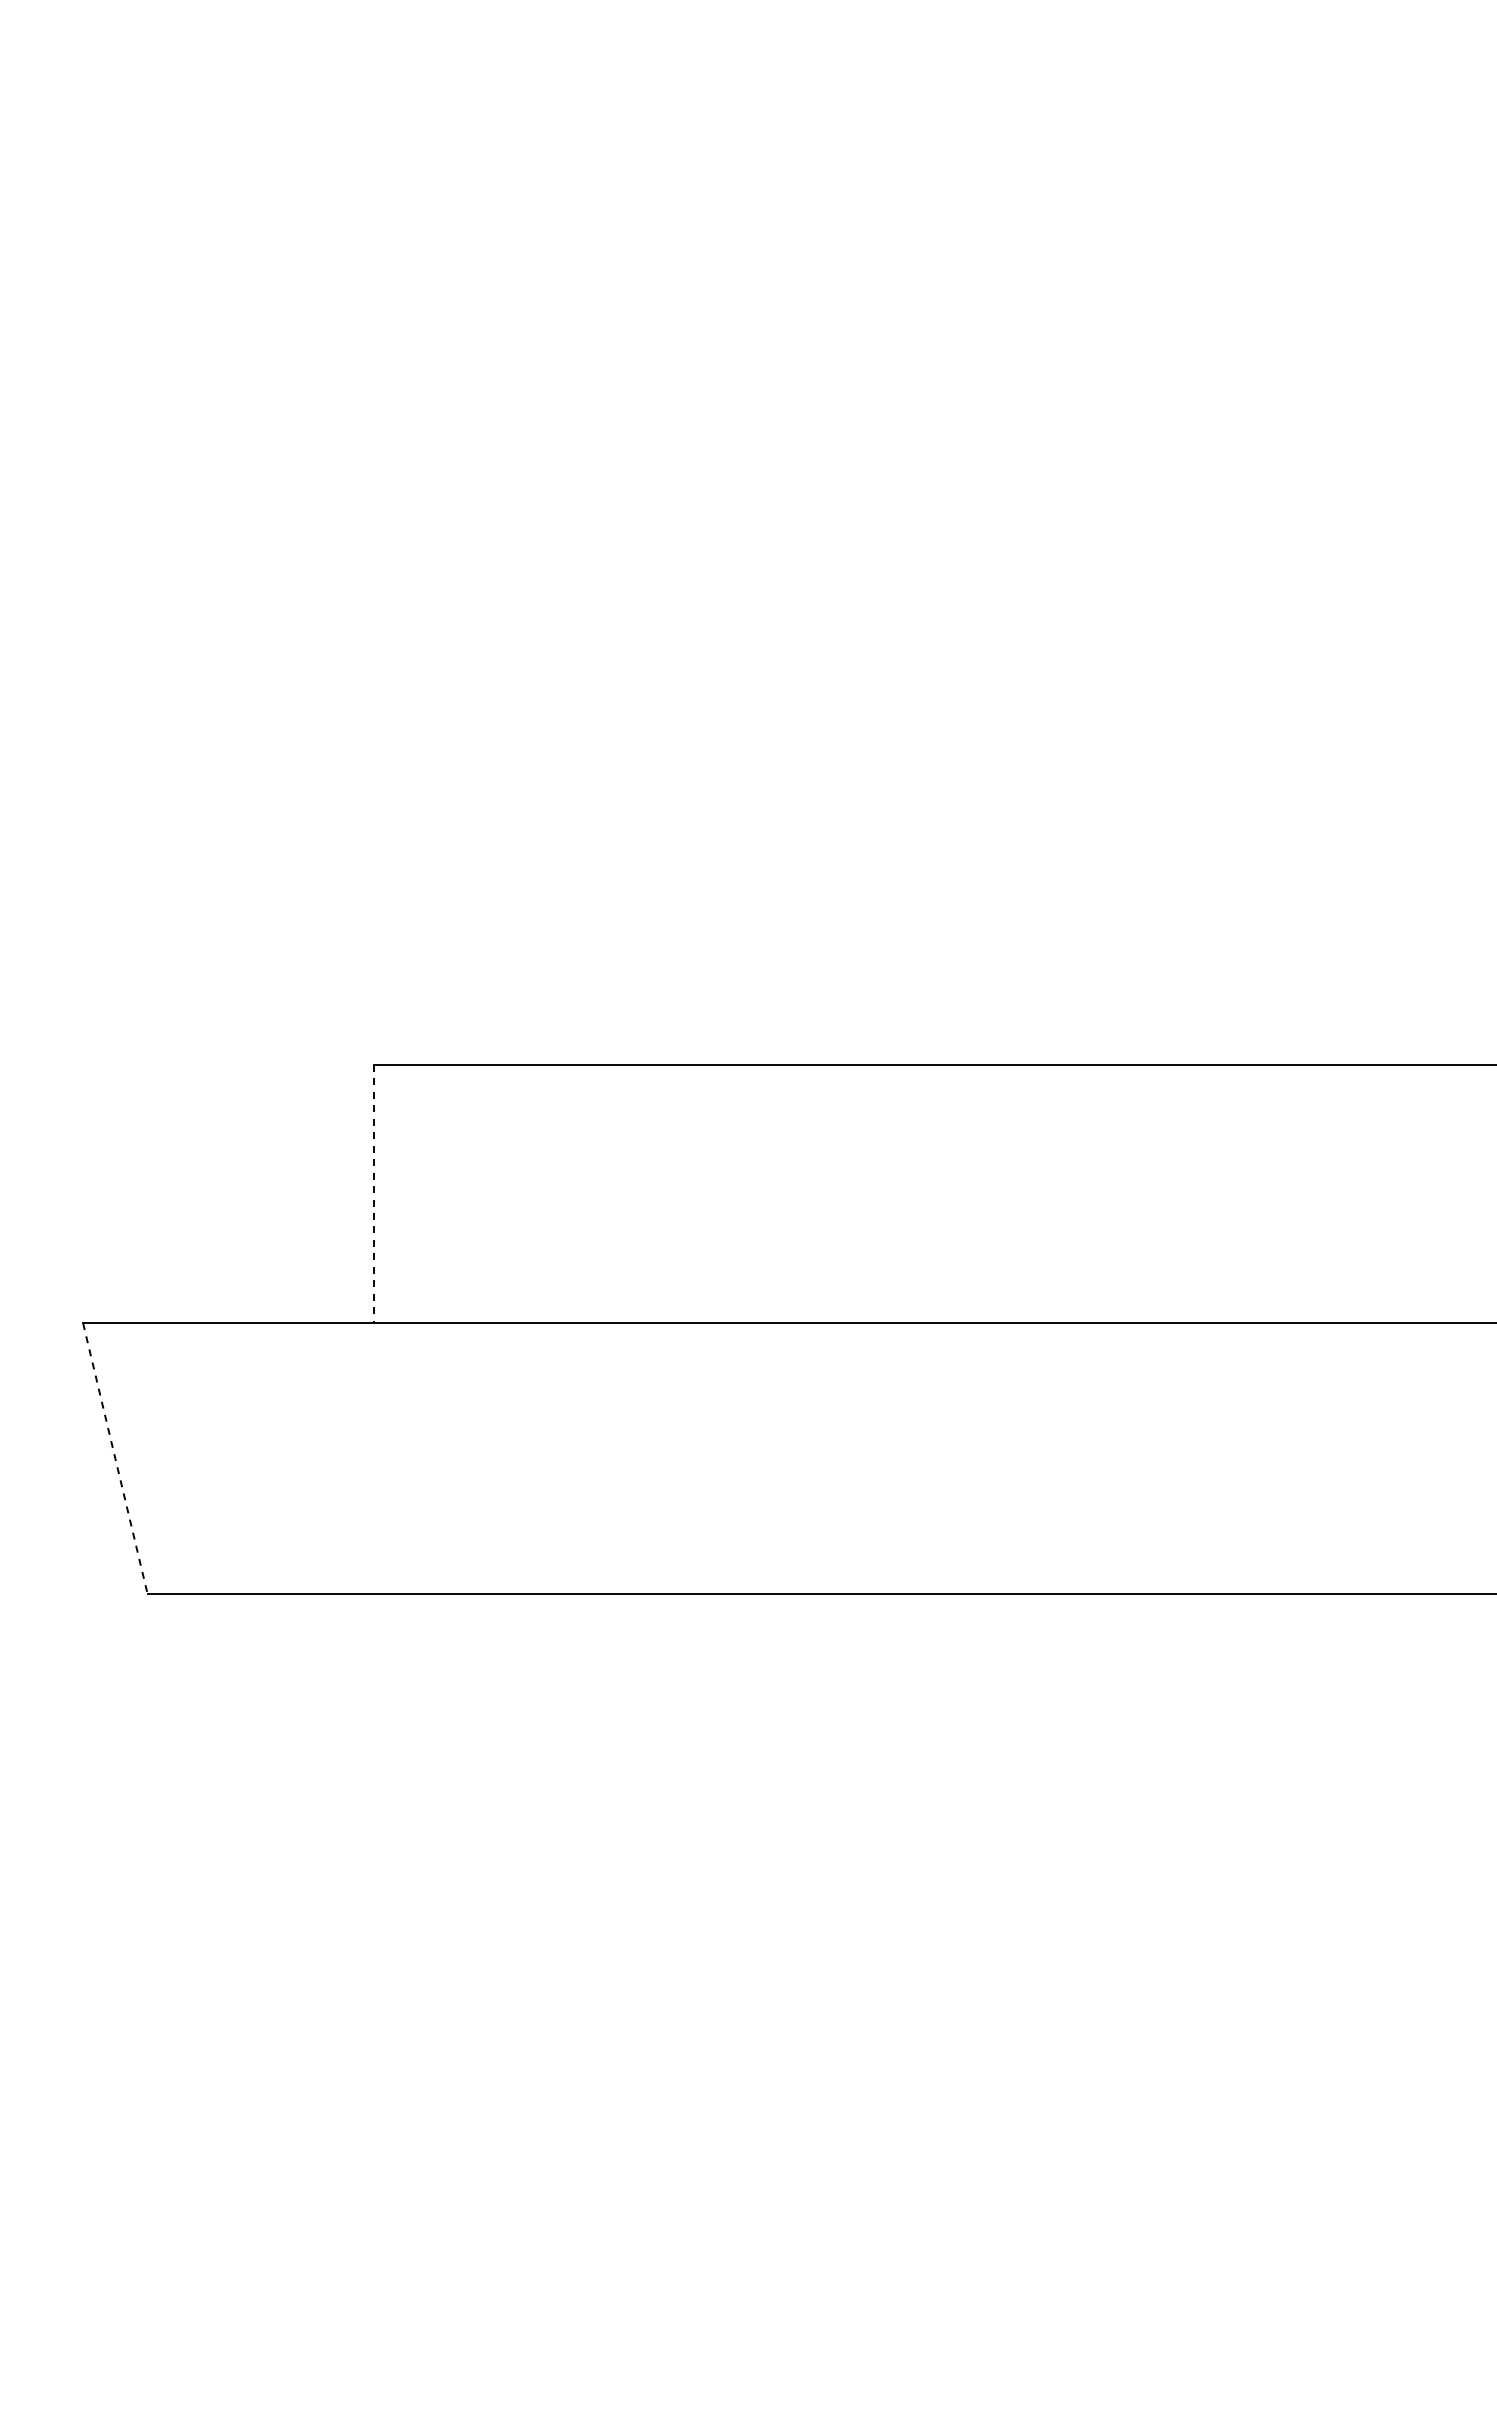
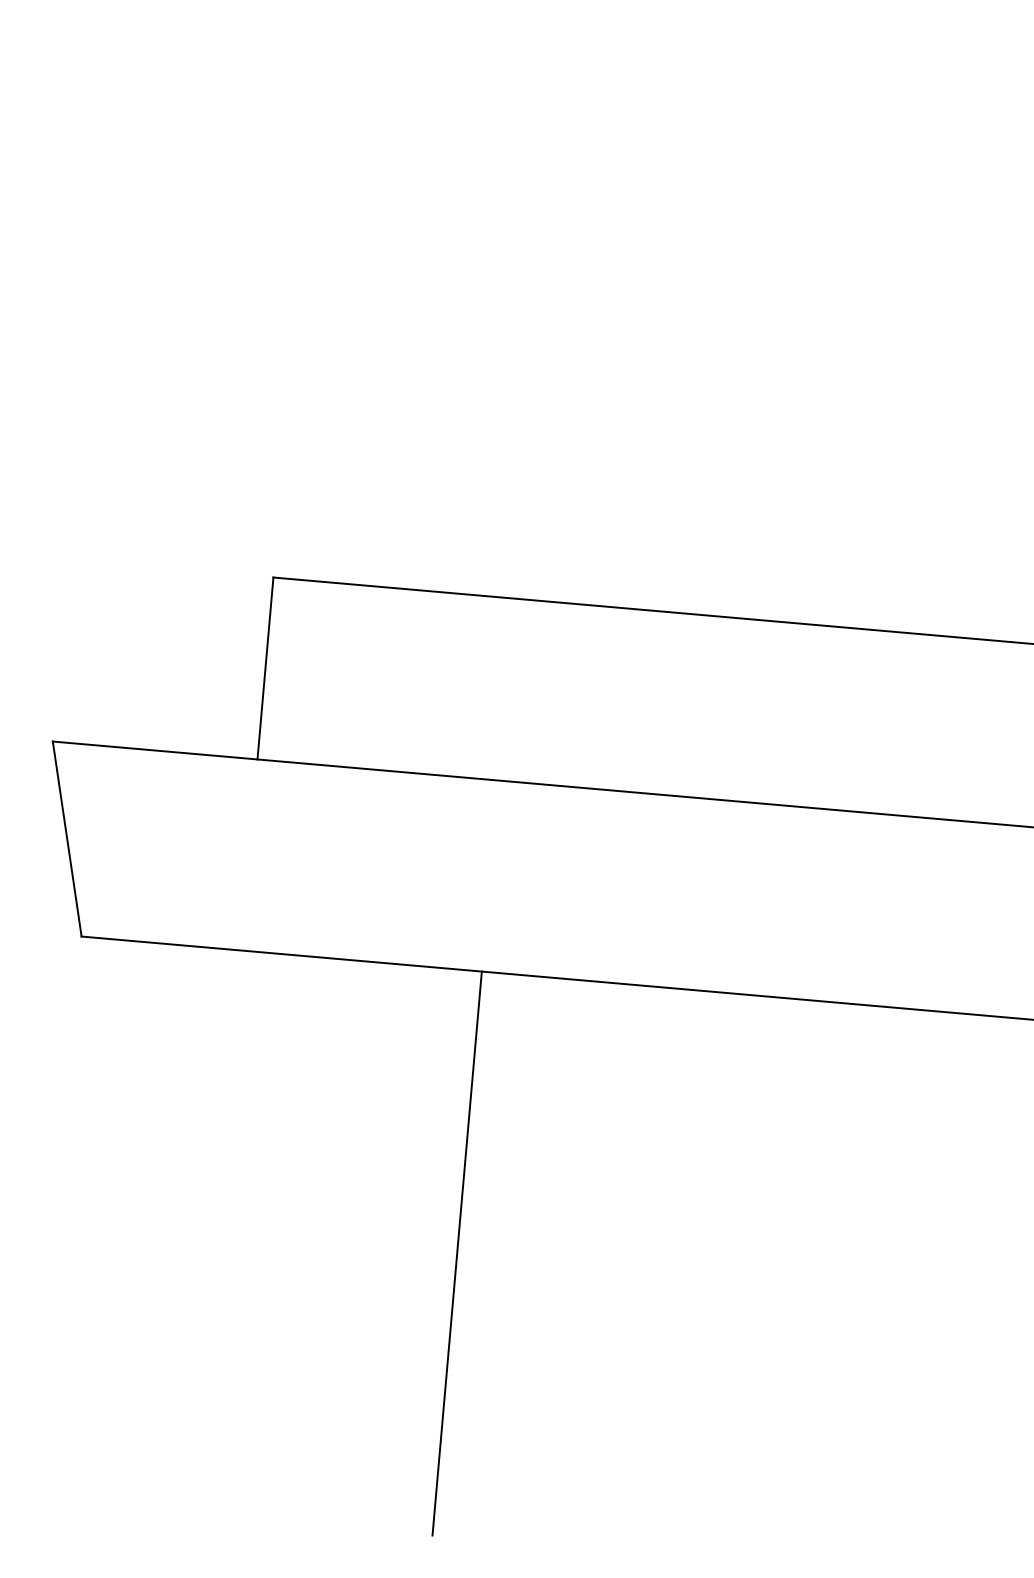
line: (373, 1194) -> (265, 668), dashed -> solid
line: (115, 1459) -> (67, 839), dashed -> solid
line: (715, 1994) -> (456, 1253), added

